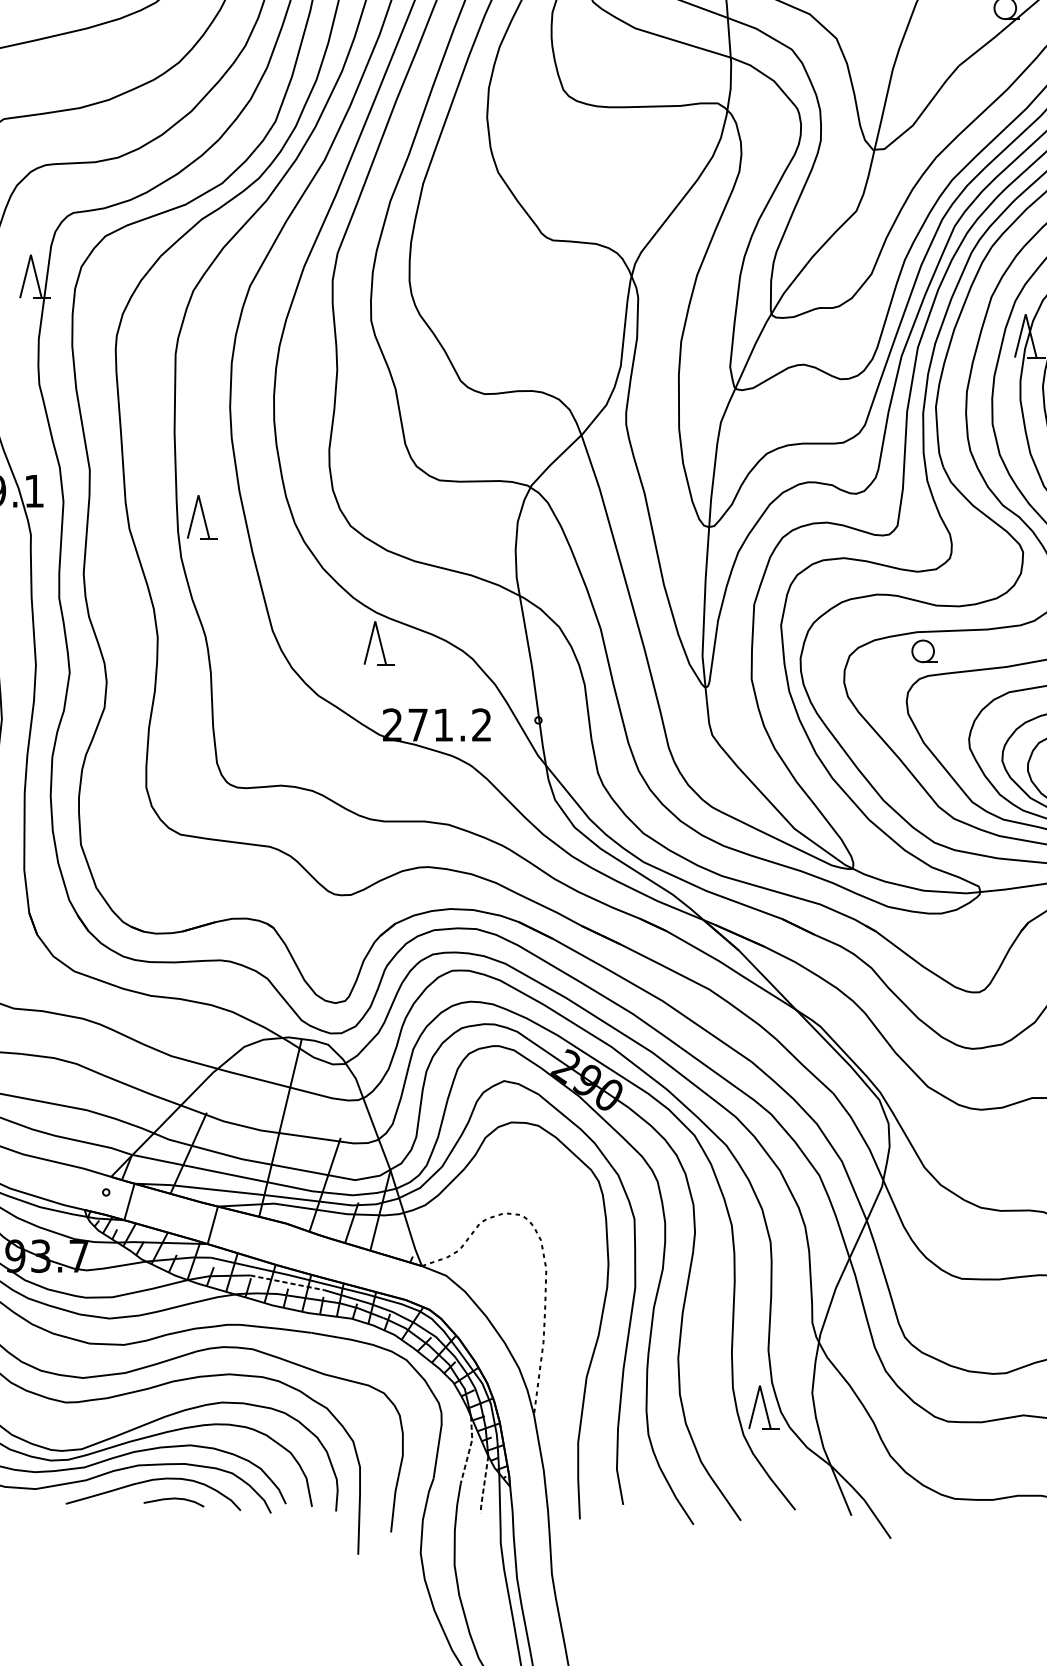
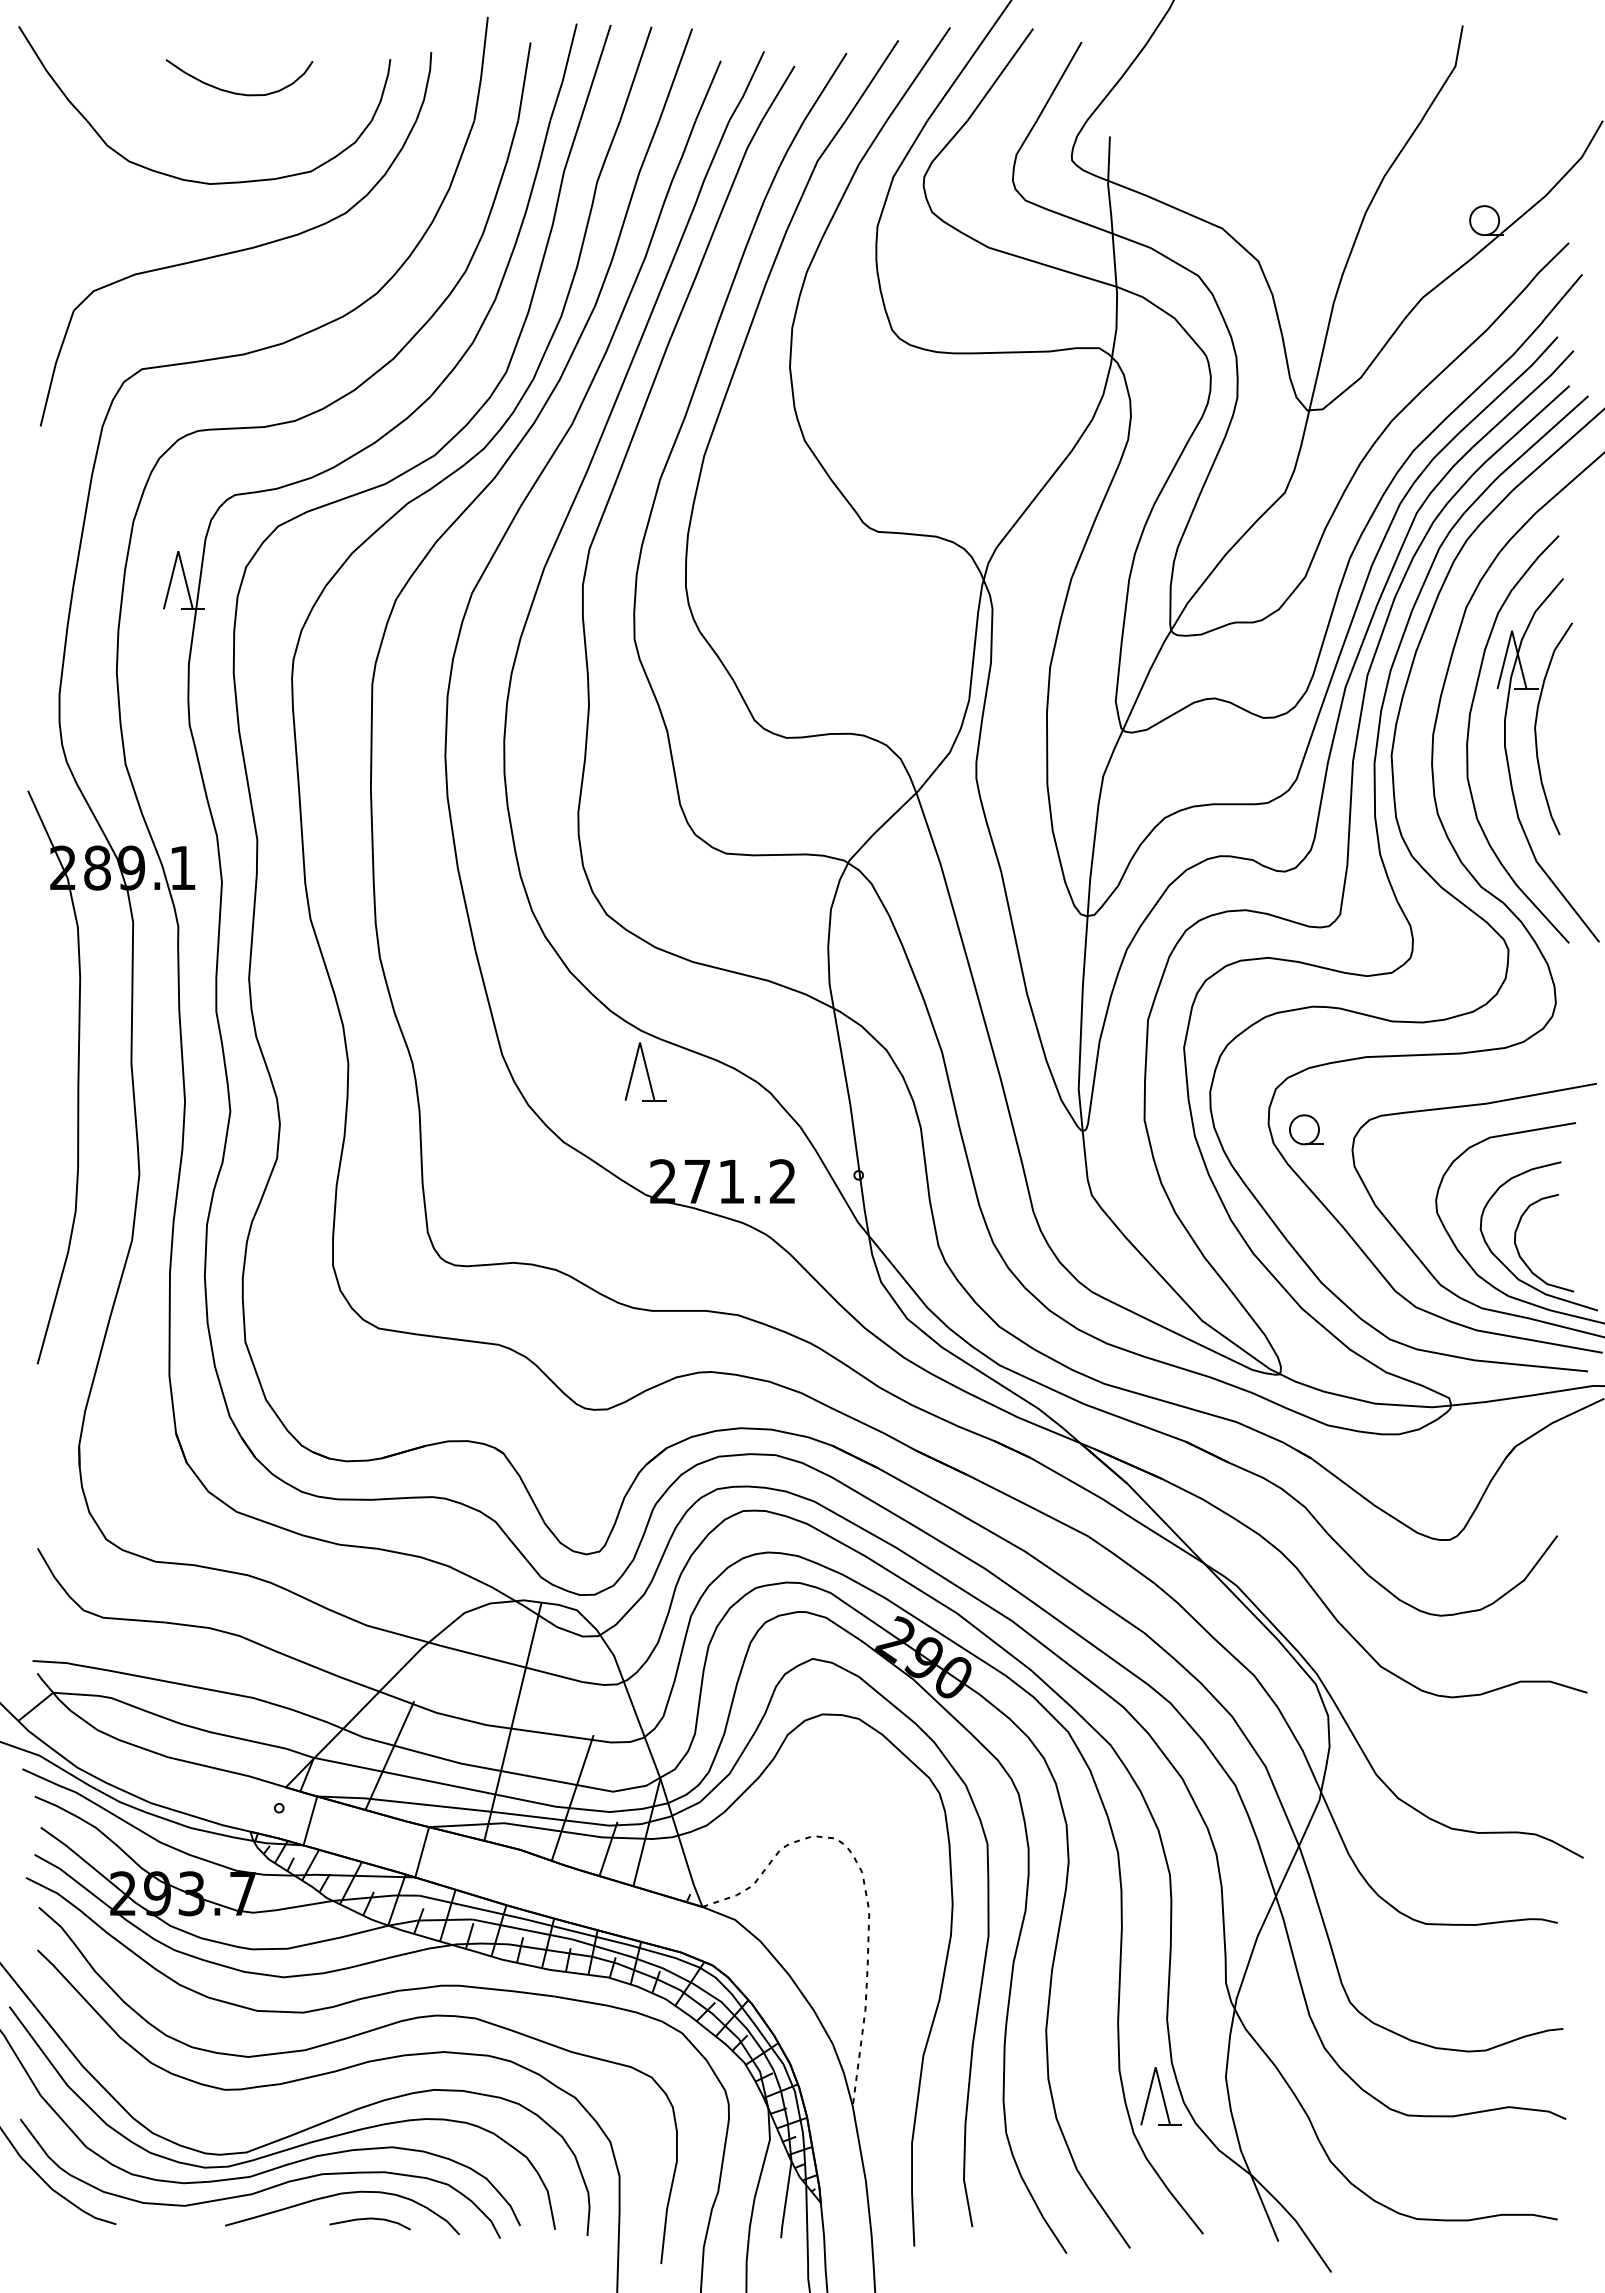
part: (202, 516) -> (408, 902), removed
part: (924, 651) -> (1306, 1129), moved
line: (287, 1282) -> (522, 1929), dashed -> solid
line: (469, 1449) -> (766, 2153), dashed -> solid
line: (483, 1485) -> (785, 2201), dashed -> solid

